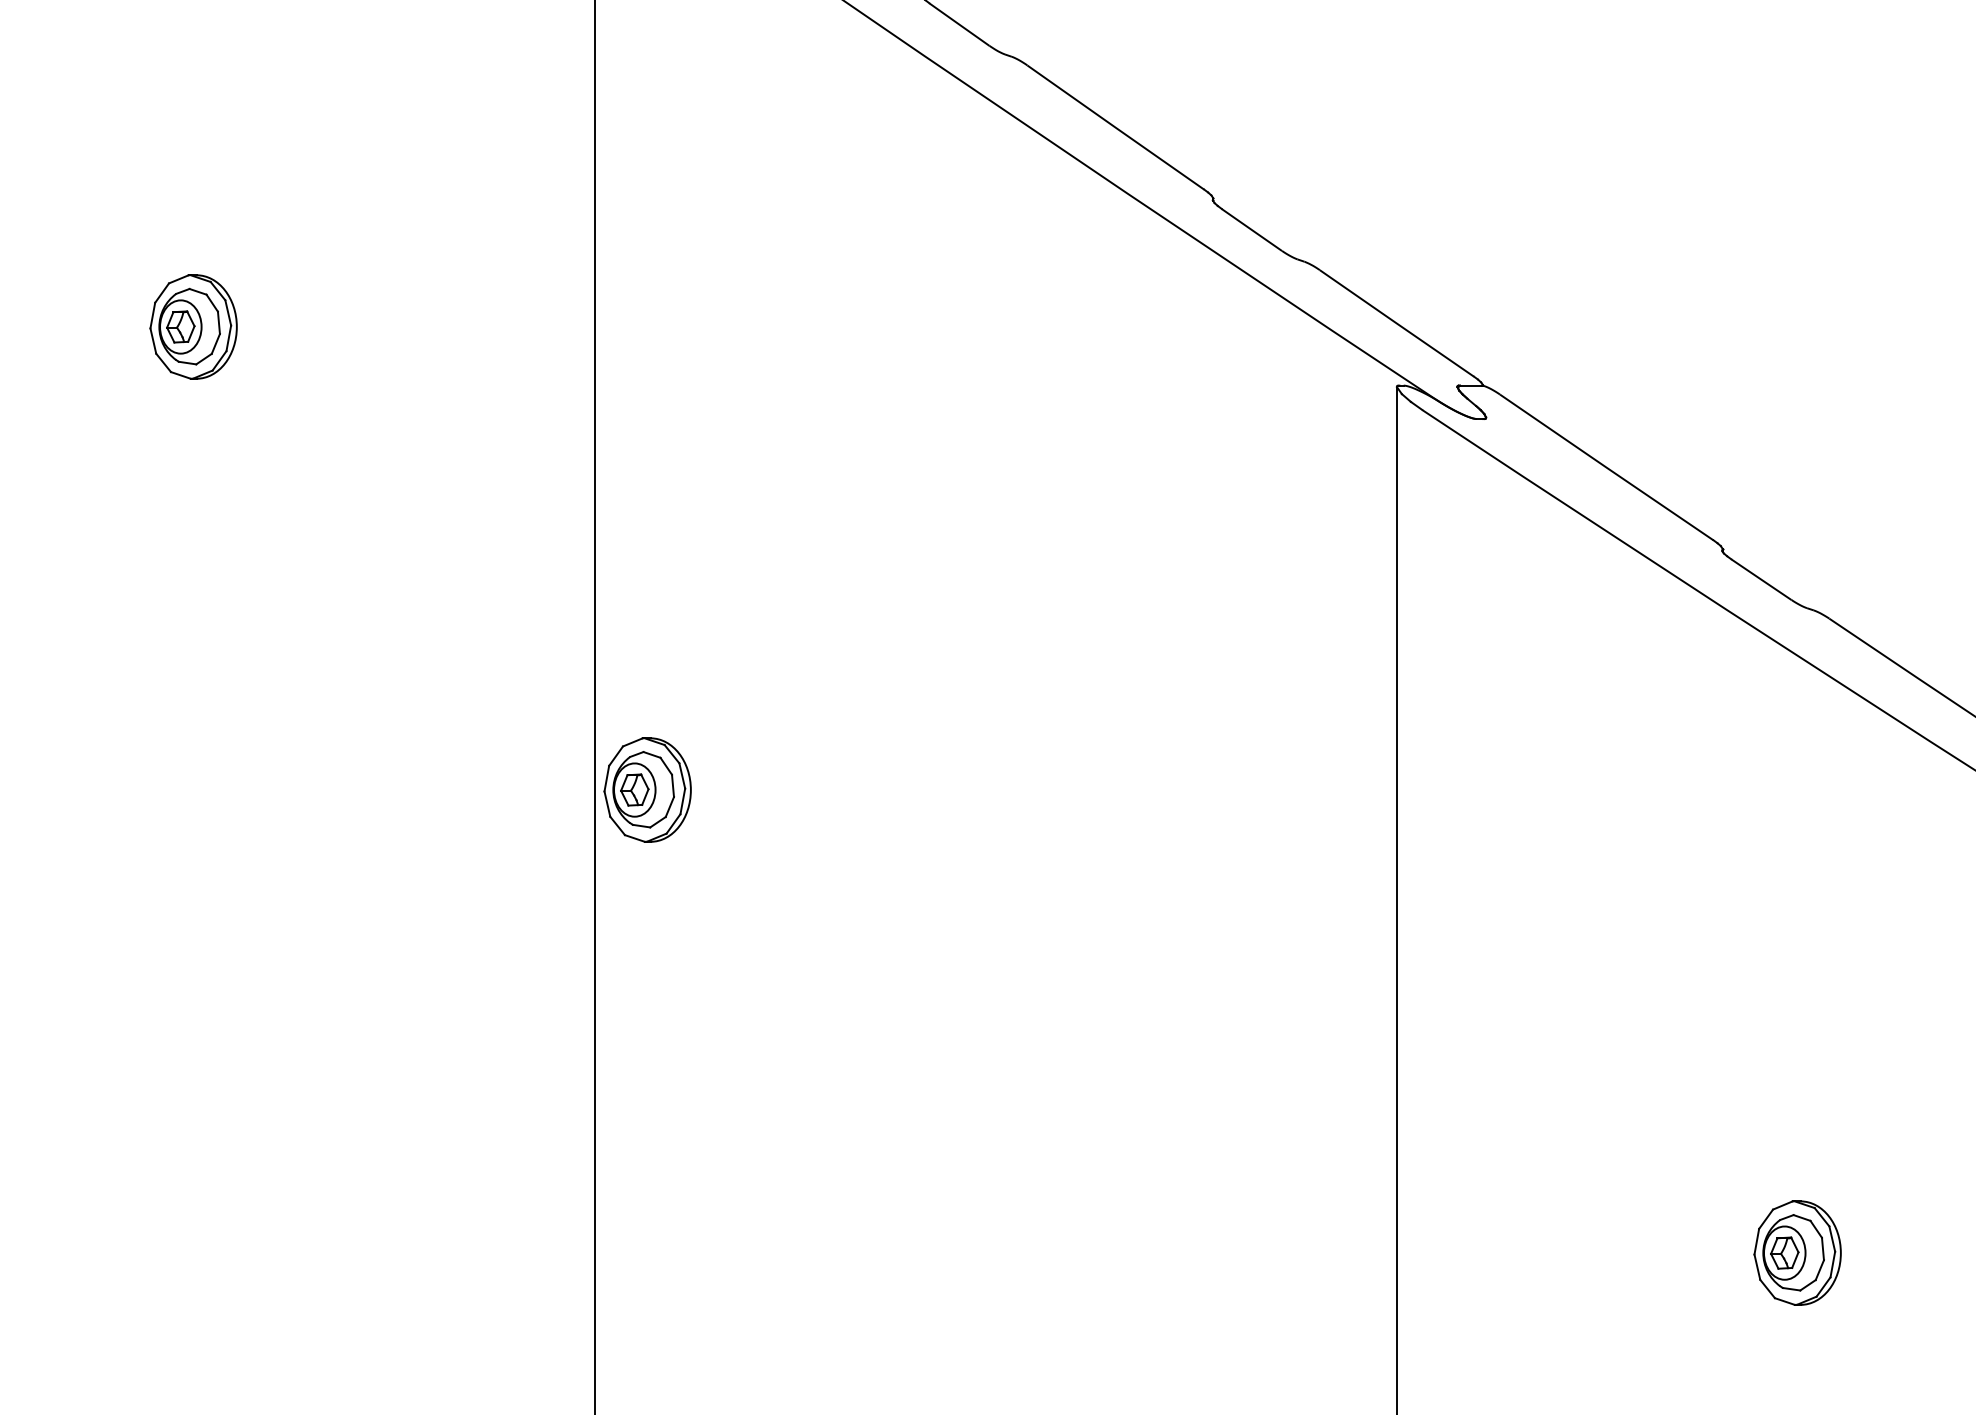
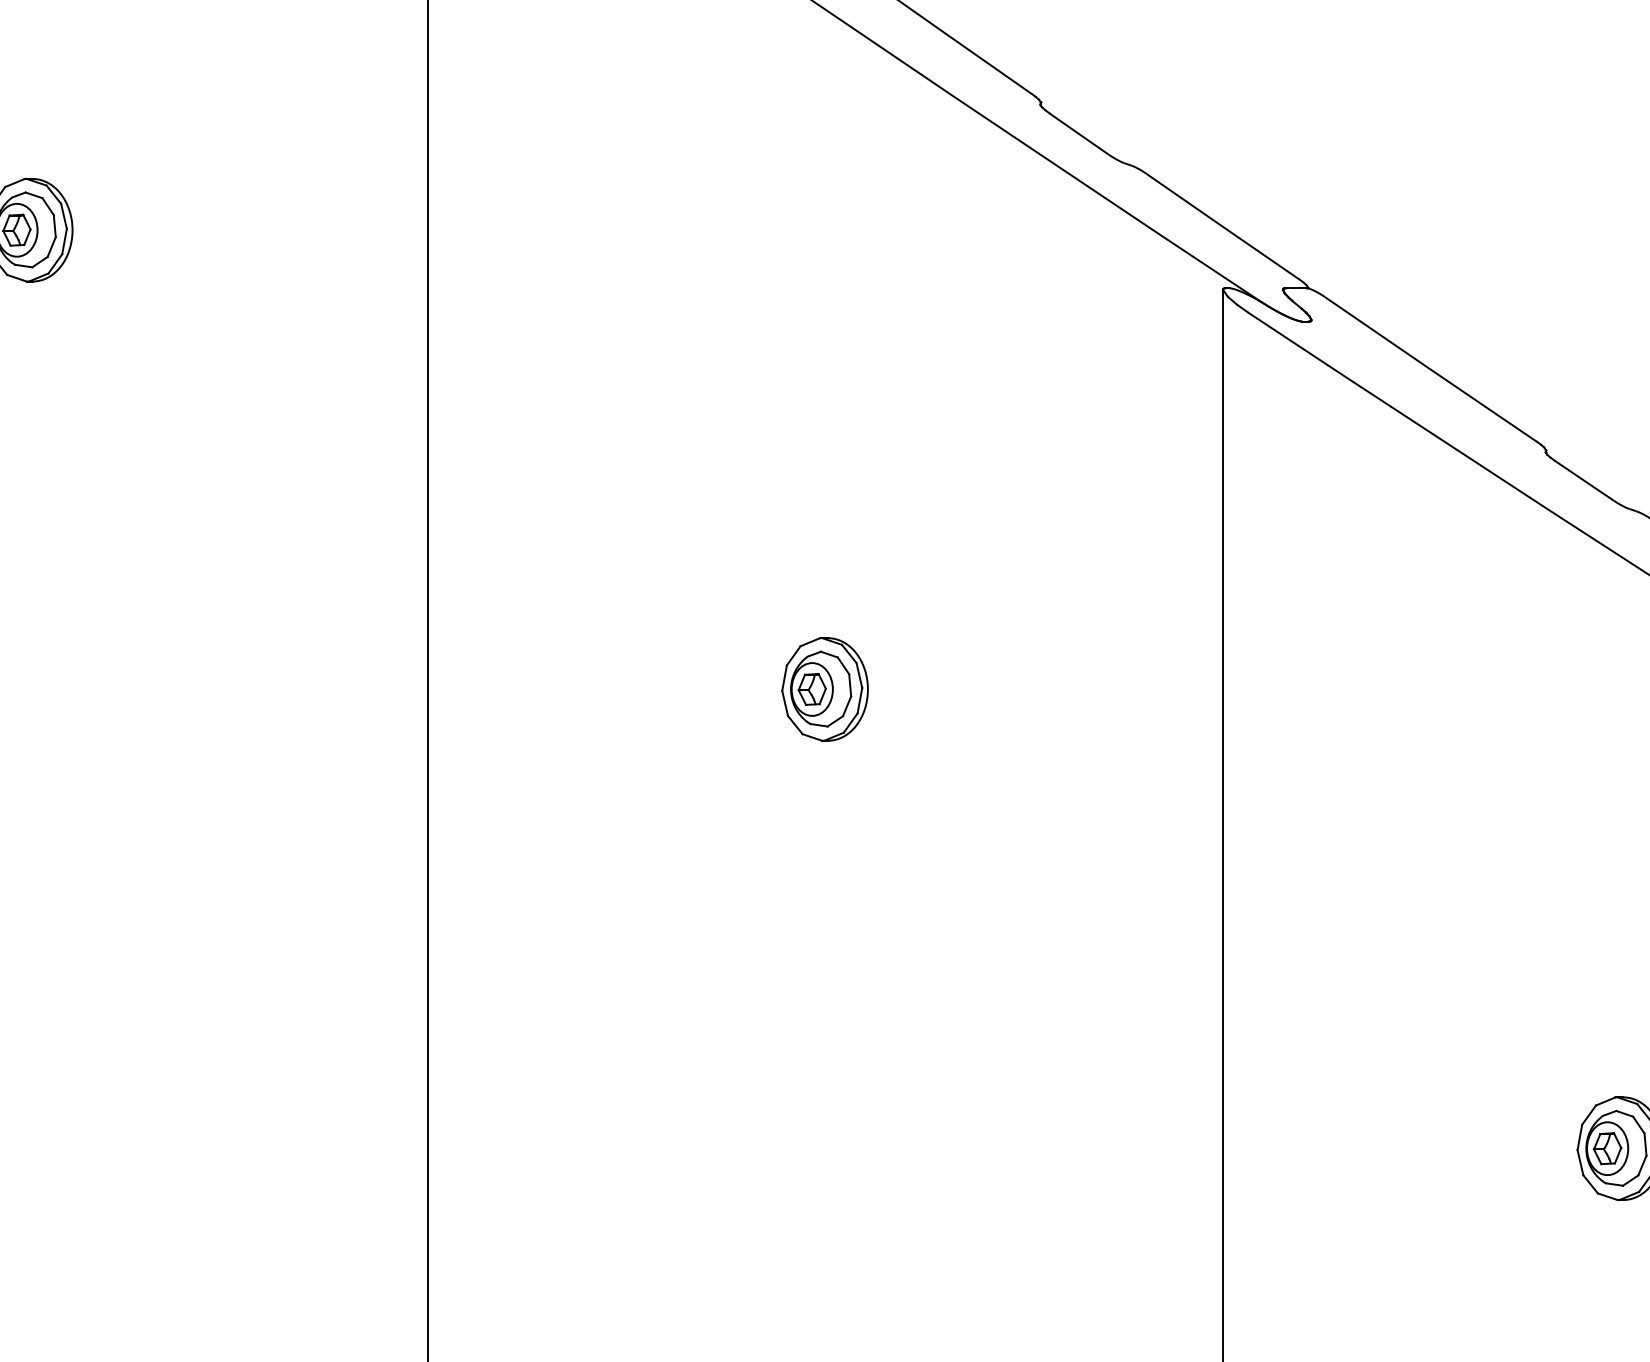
part: (647, 789) -> (824, 688), moved

